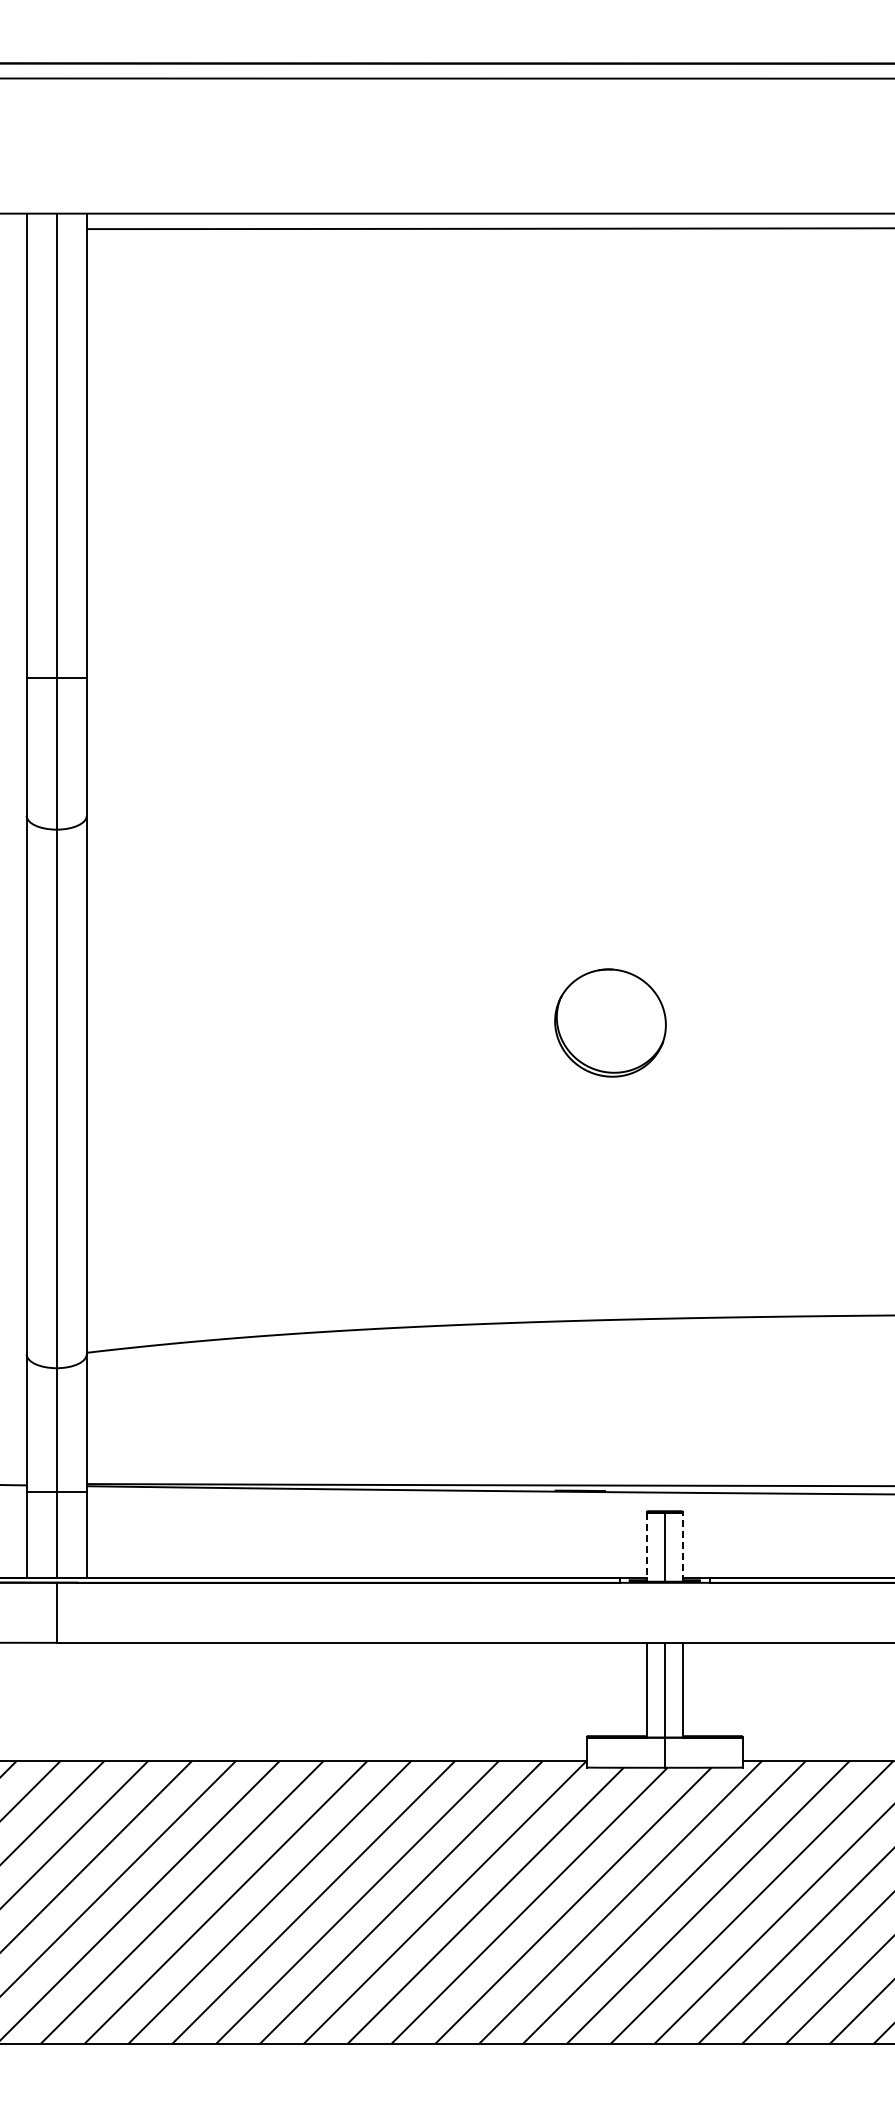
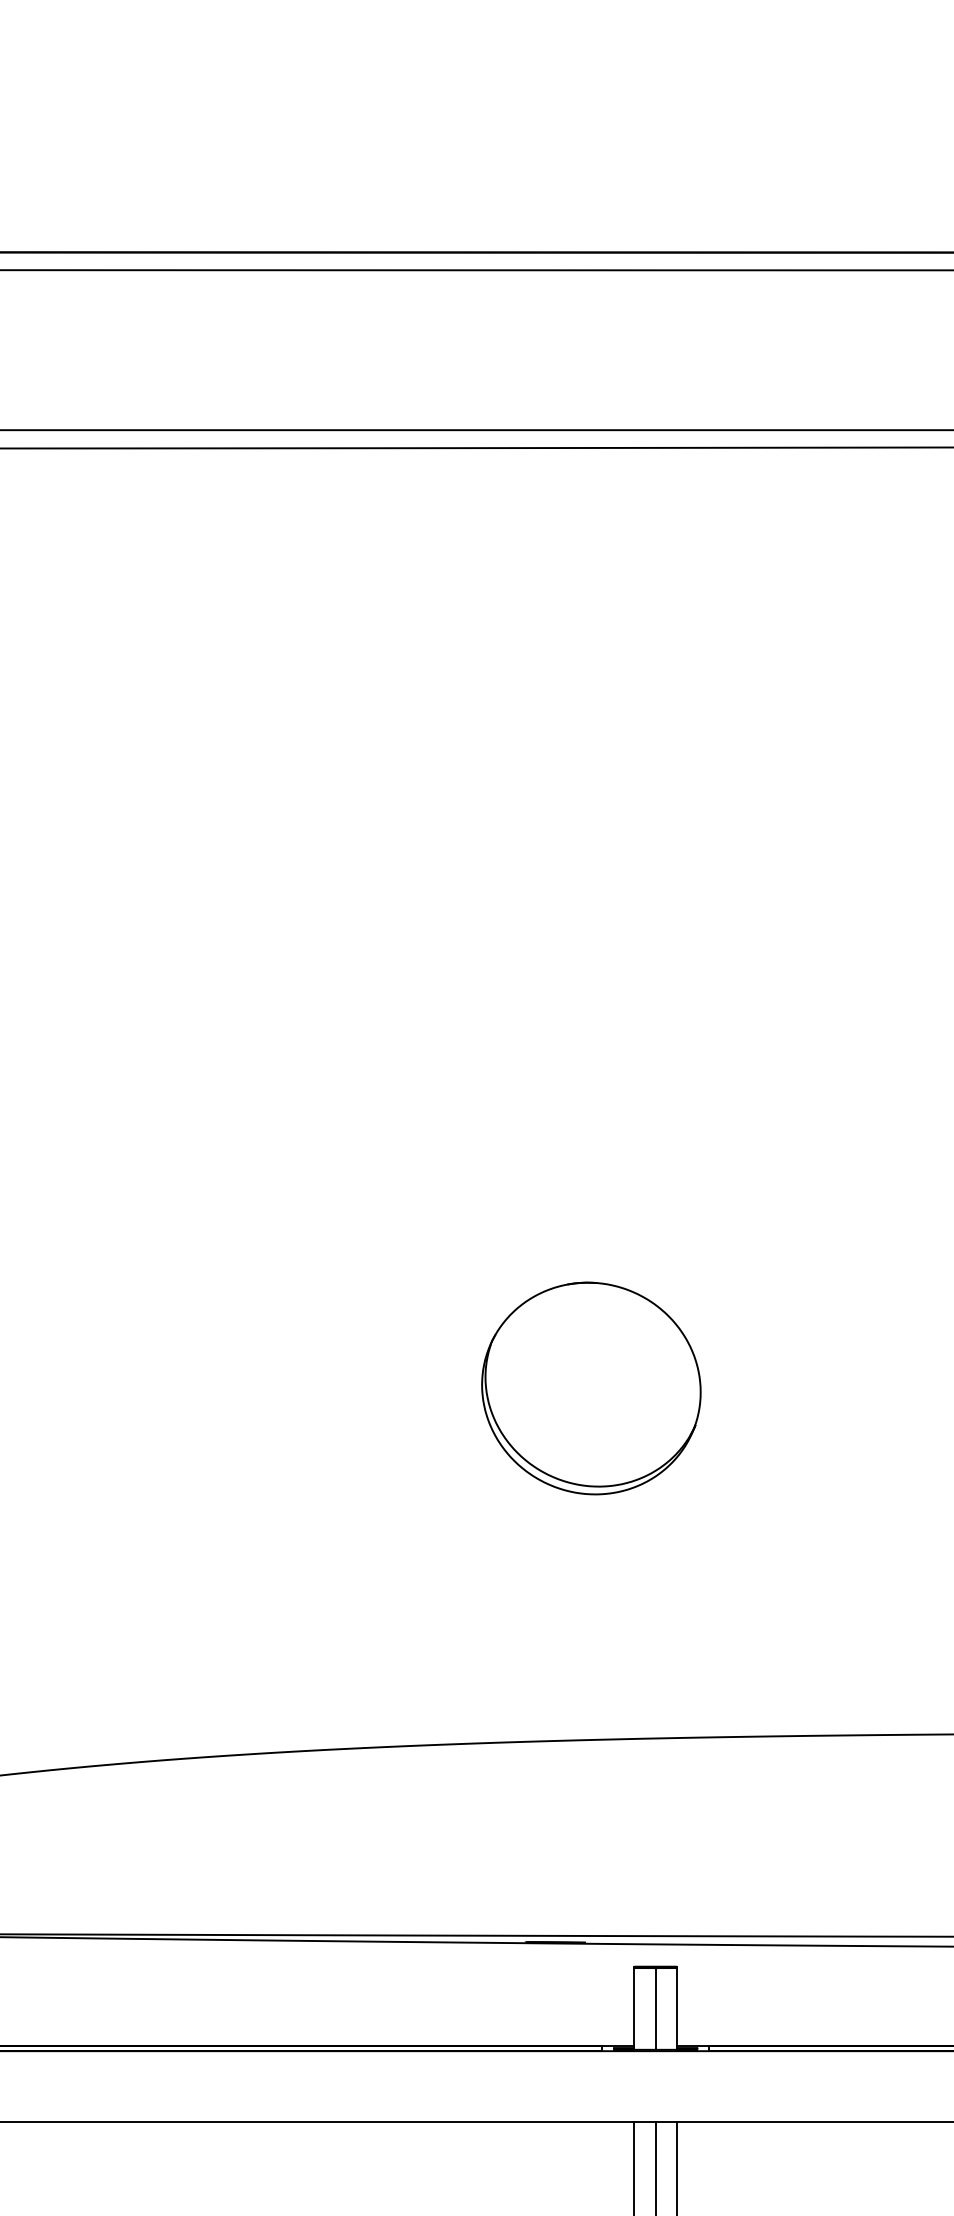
part: (610, 1022) -> (591, 1387), size x1.67
line: (646, 1547) -> (633, 2009), dashed -> solid
line: (682, 1547) -> (676, 2009), dashed -> solid

